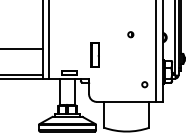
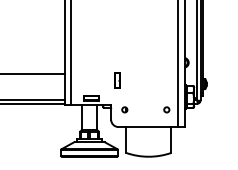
part: (130, 34) -> (124, 109), moved
part: (95, 55) -> (117, 80), size x0.62

